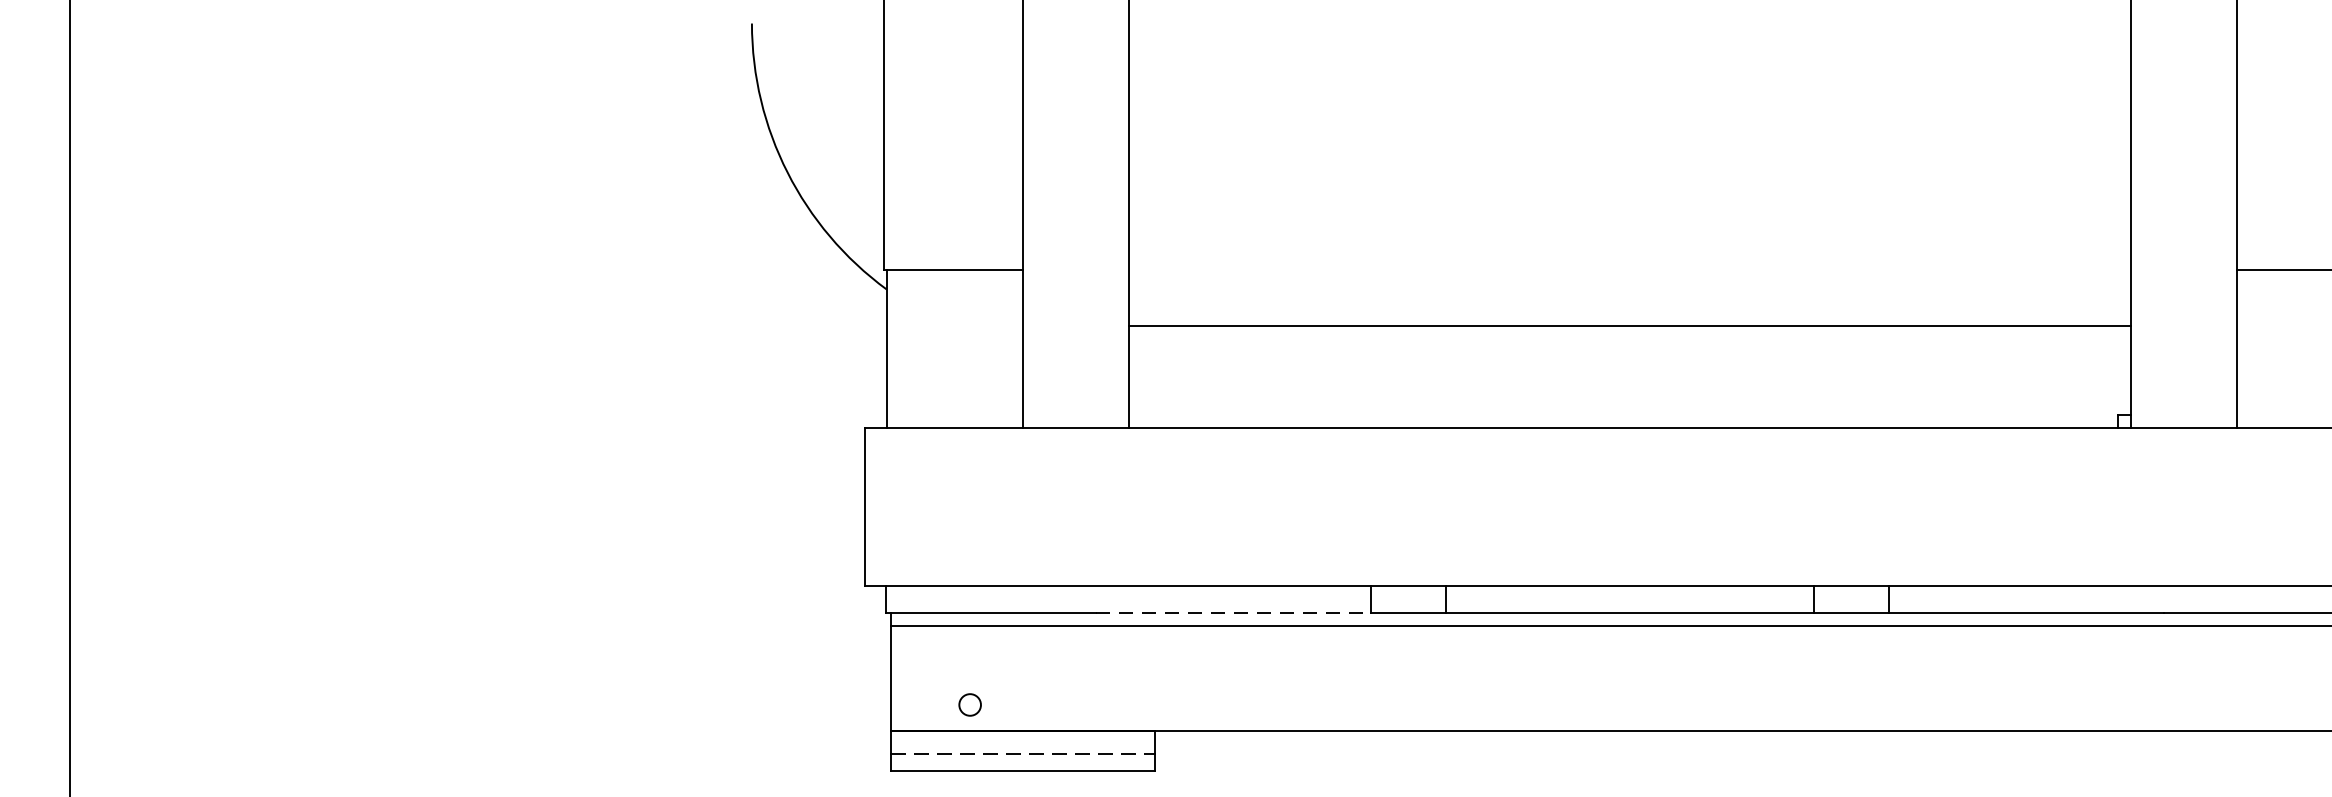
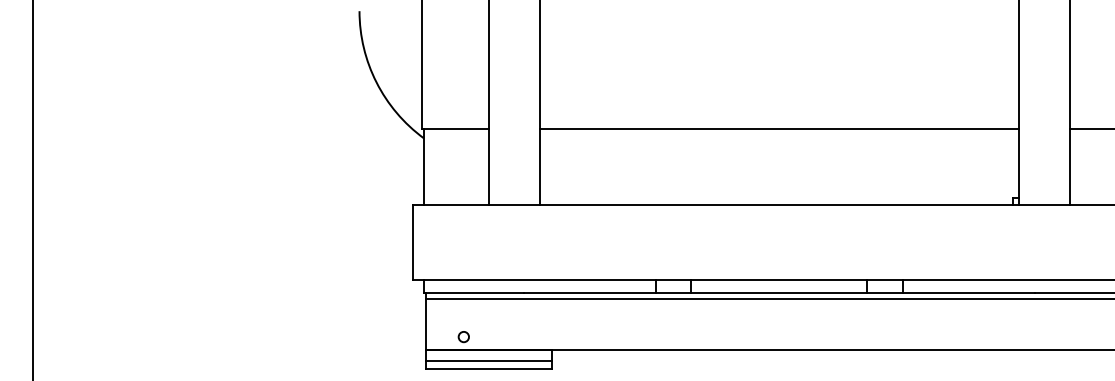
line: (1630, 325) -> (779, 128), moved
line: (1232, 611) -> (589, 292), dashed -> solid
line: (1023, 754) -> (489, 360), dashed -> solid

